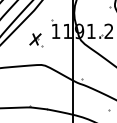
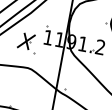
part: (36, 40) -> (27, 43), size x1.43

